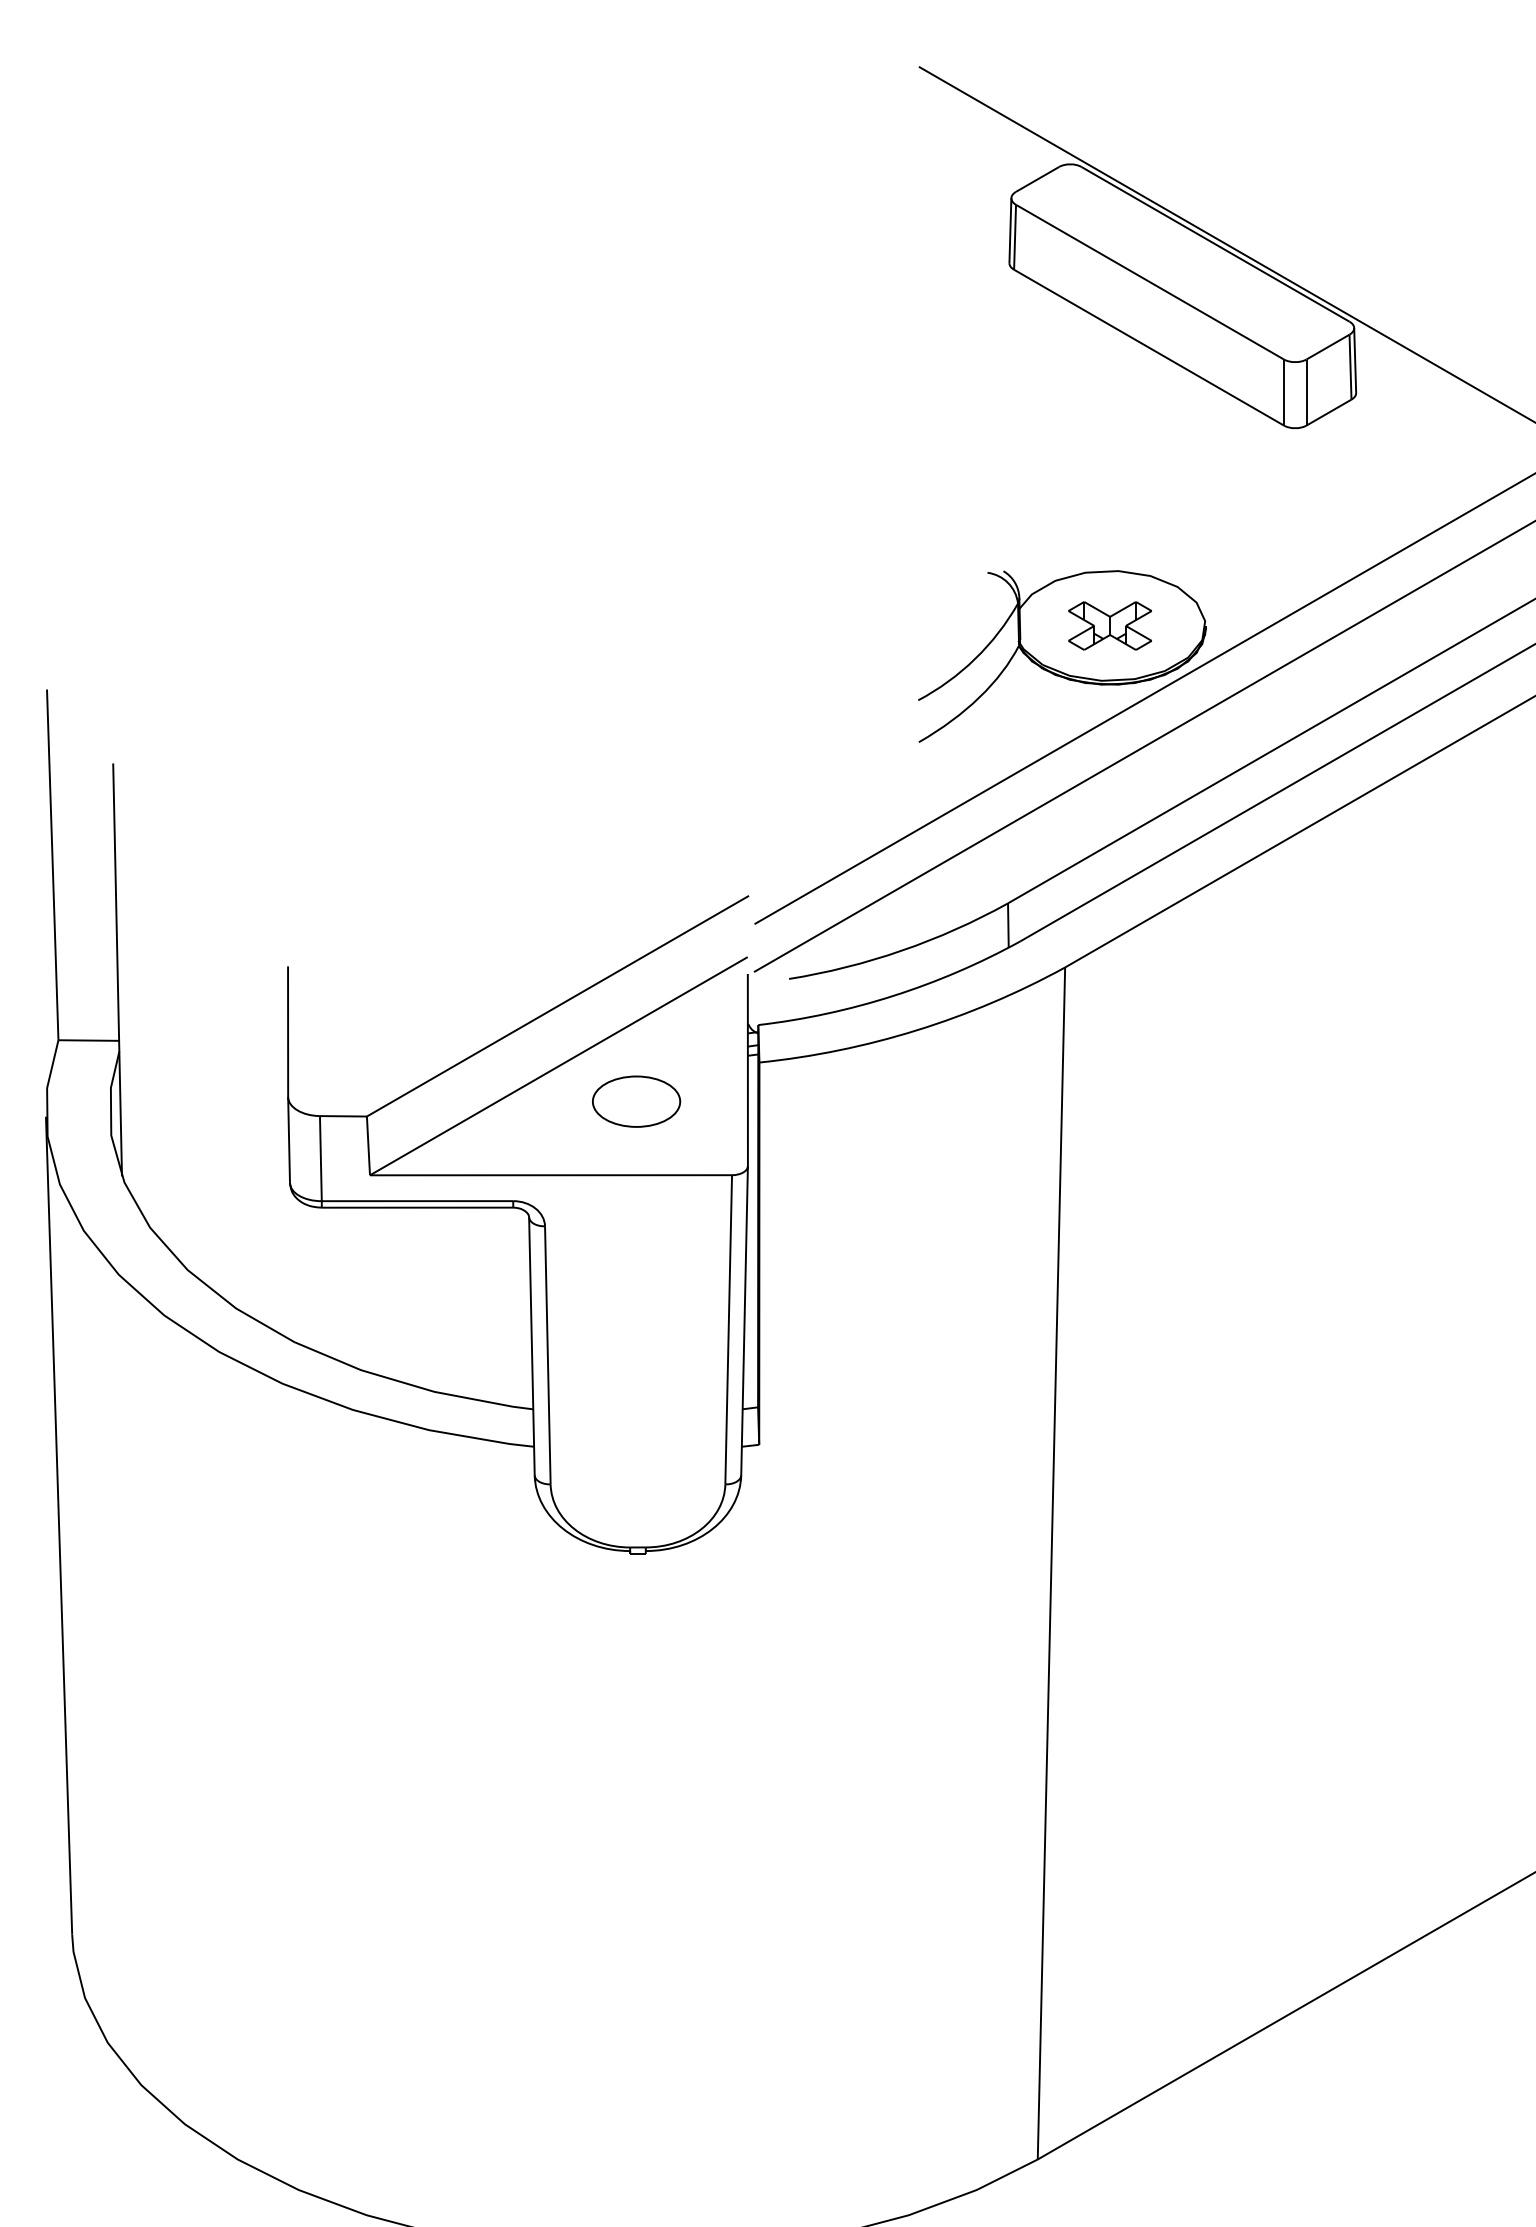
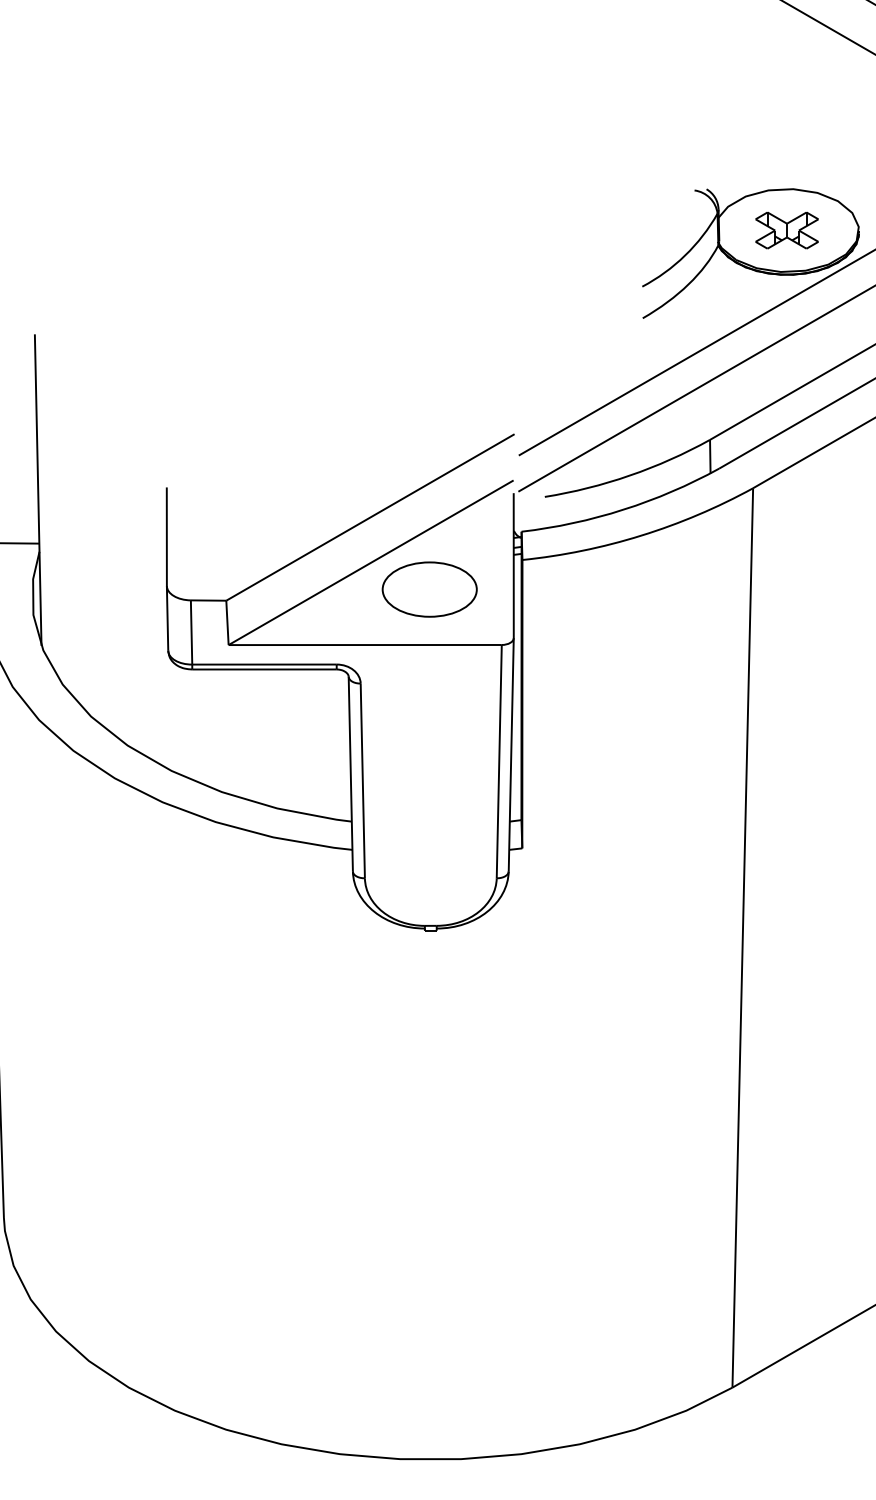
part: (636, 1101) -> (429, 589), size x1.43

